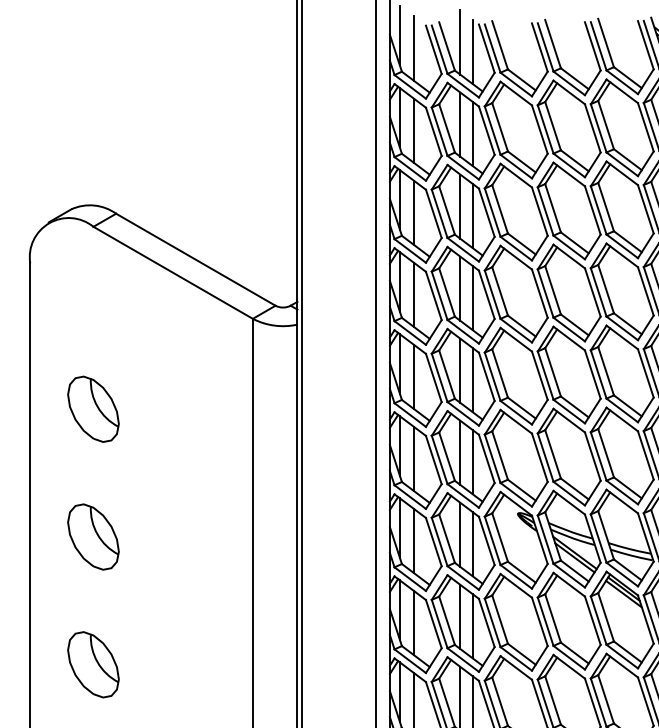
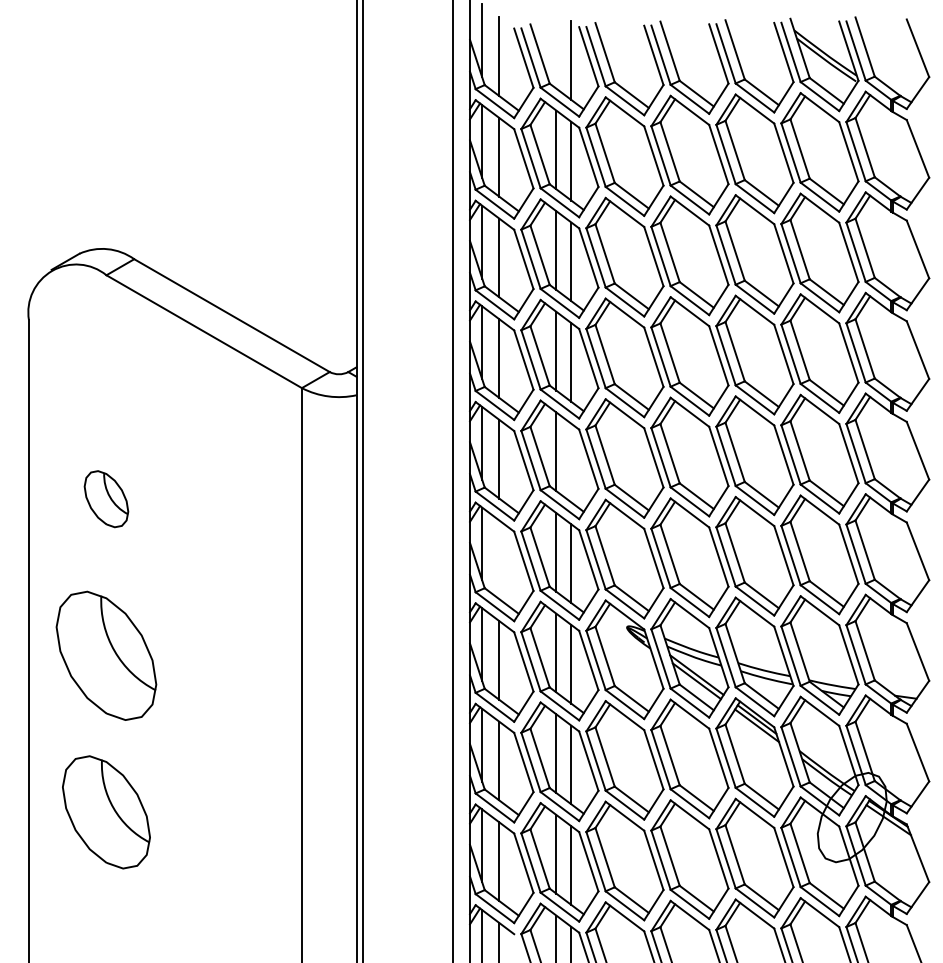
line: (460, 41) -> (556, 48), removed
line: (472, 379) -> (571, 462), removed
part: (93, 409) -> (106, 499), size x0.7
line: (413, 458) -> (499, 559), removed
part: (93, 536) -> (106, 655), size x1.6
part: (93, 664) -> (106, 812), size x1.4

